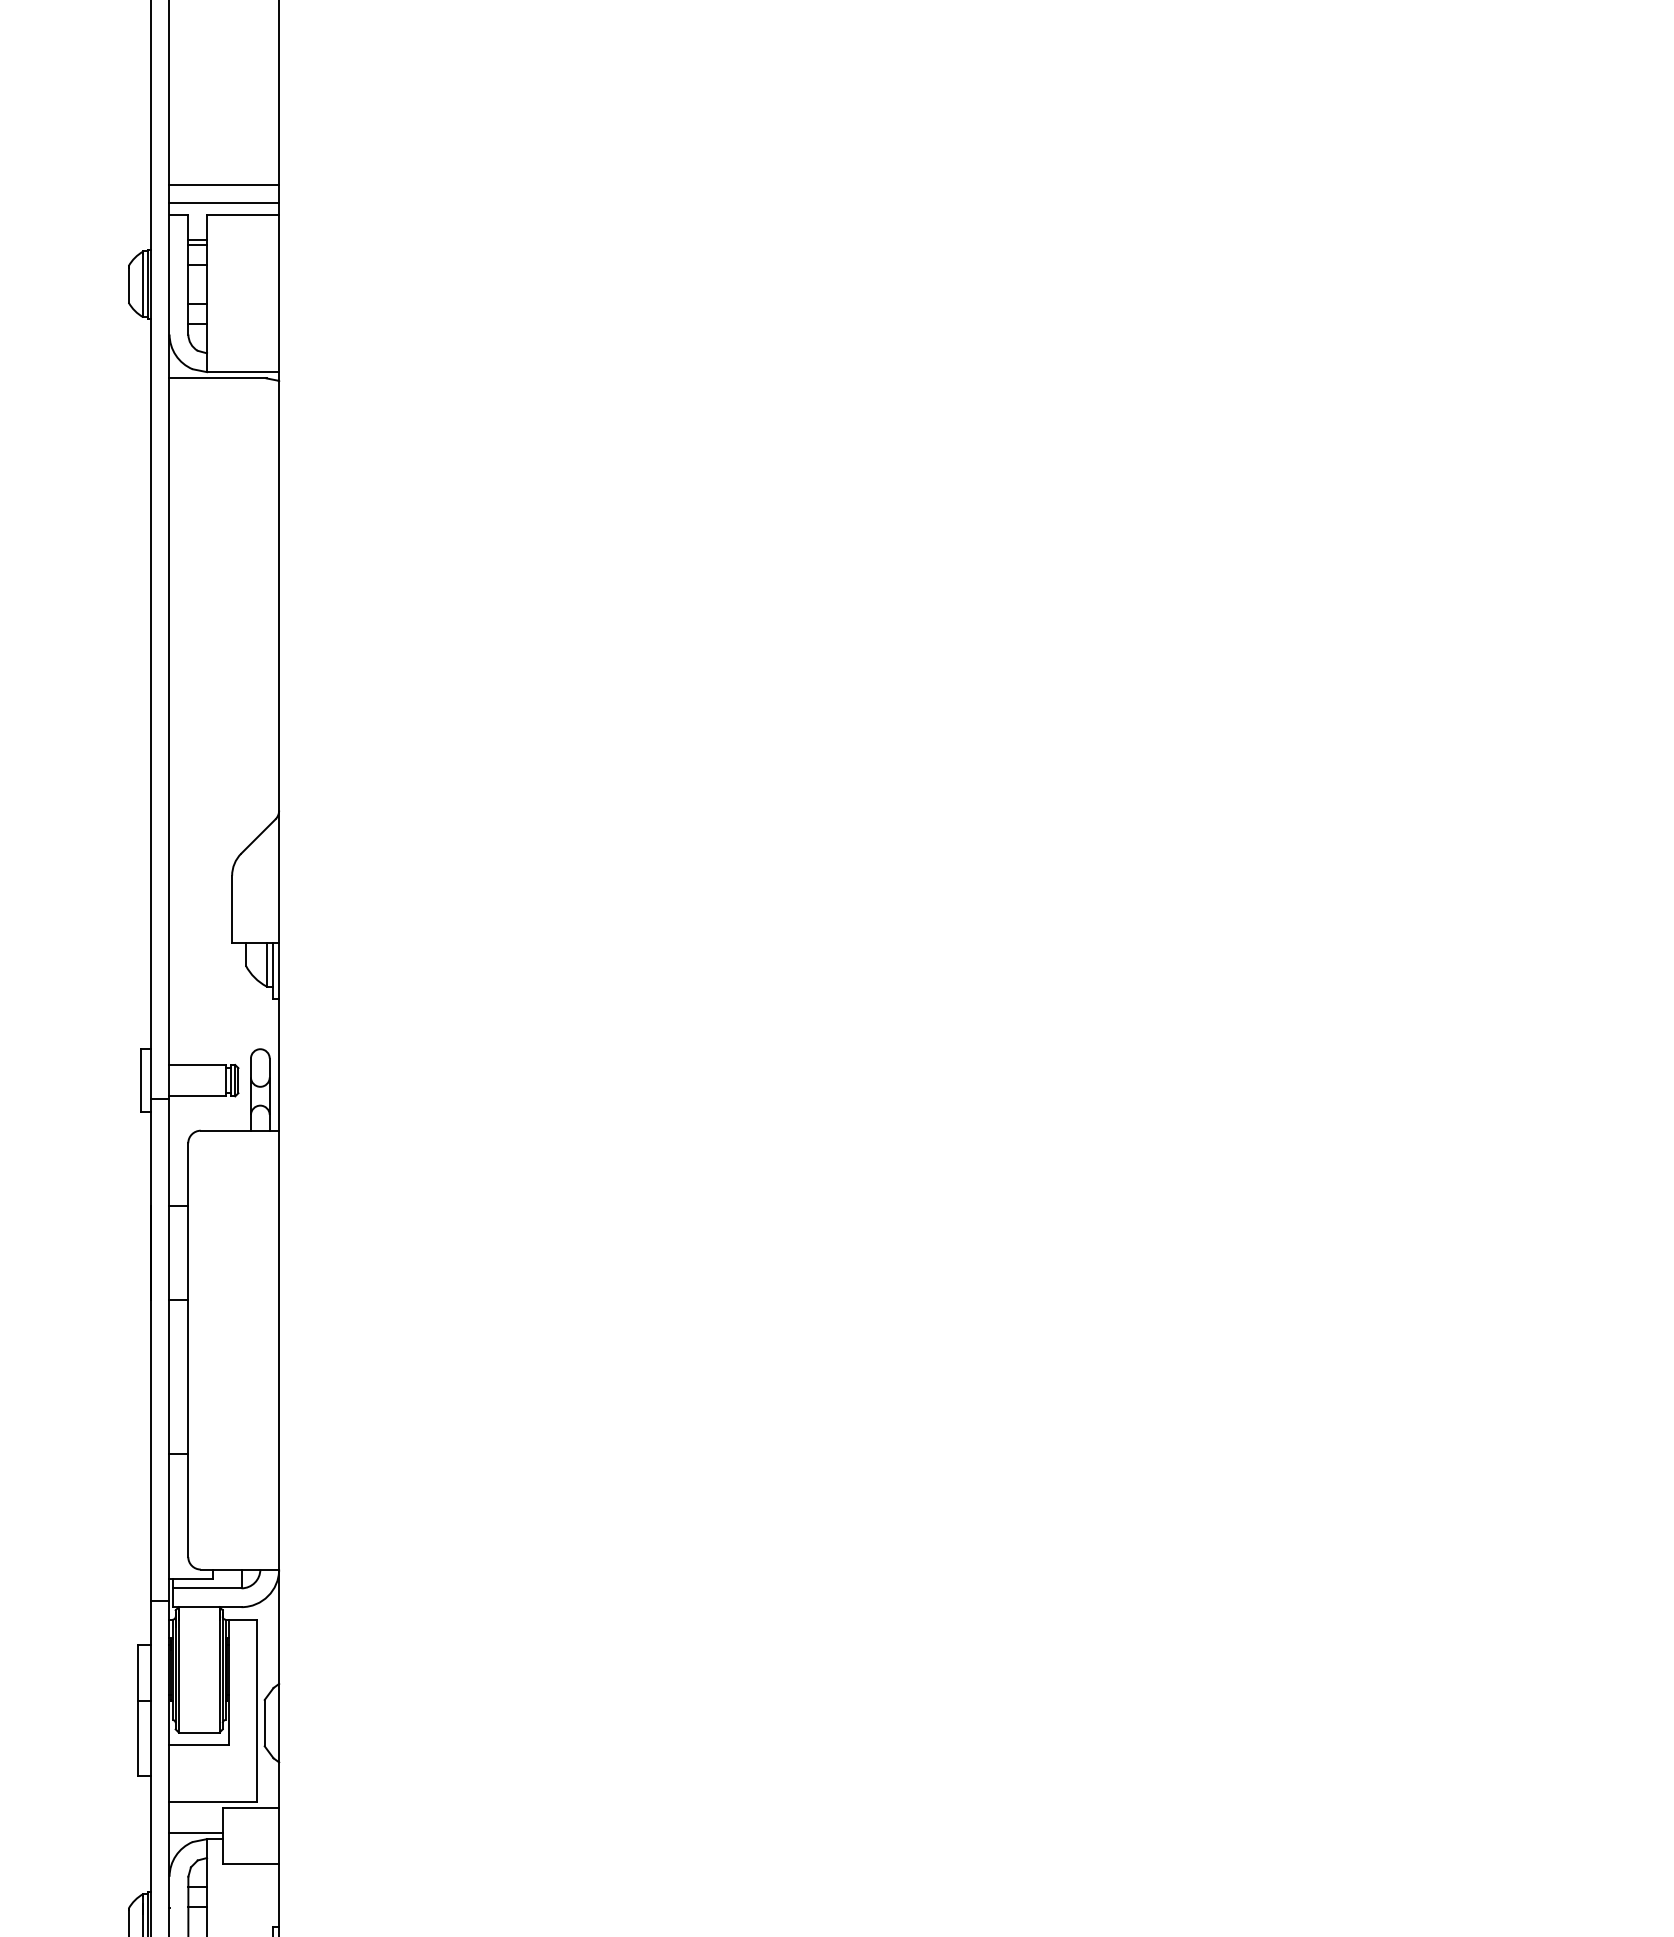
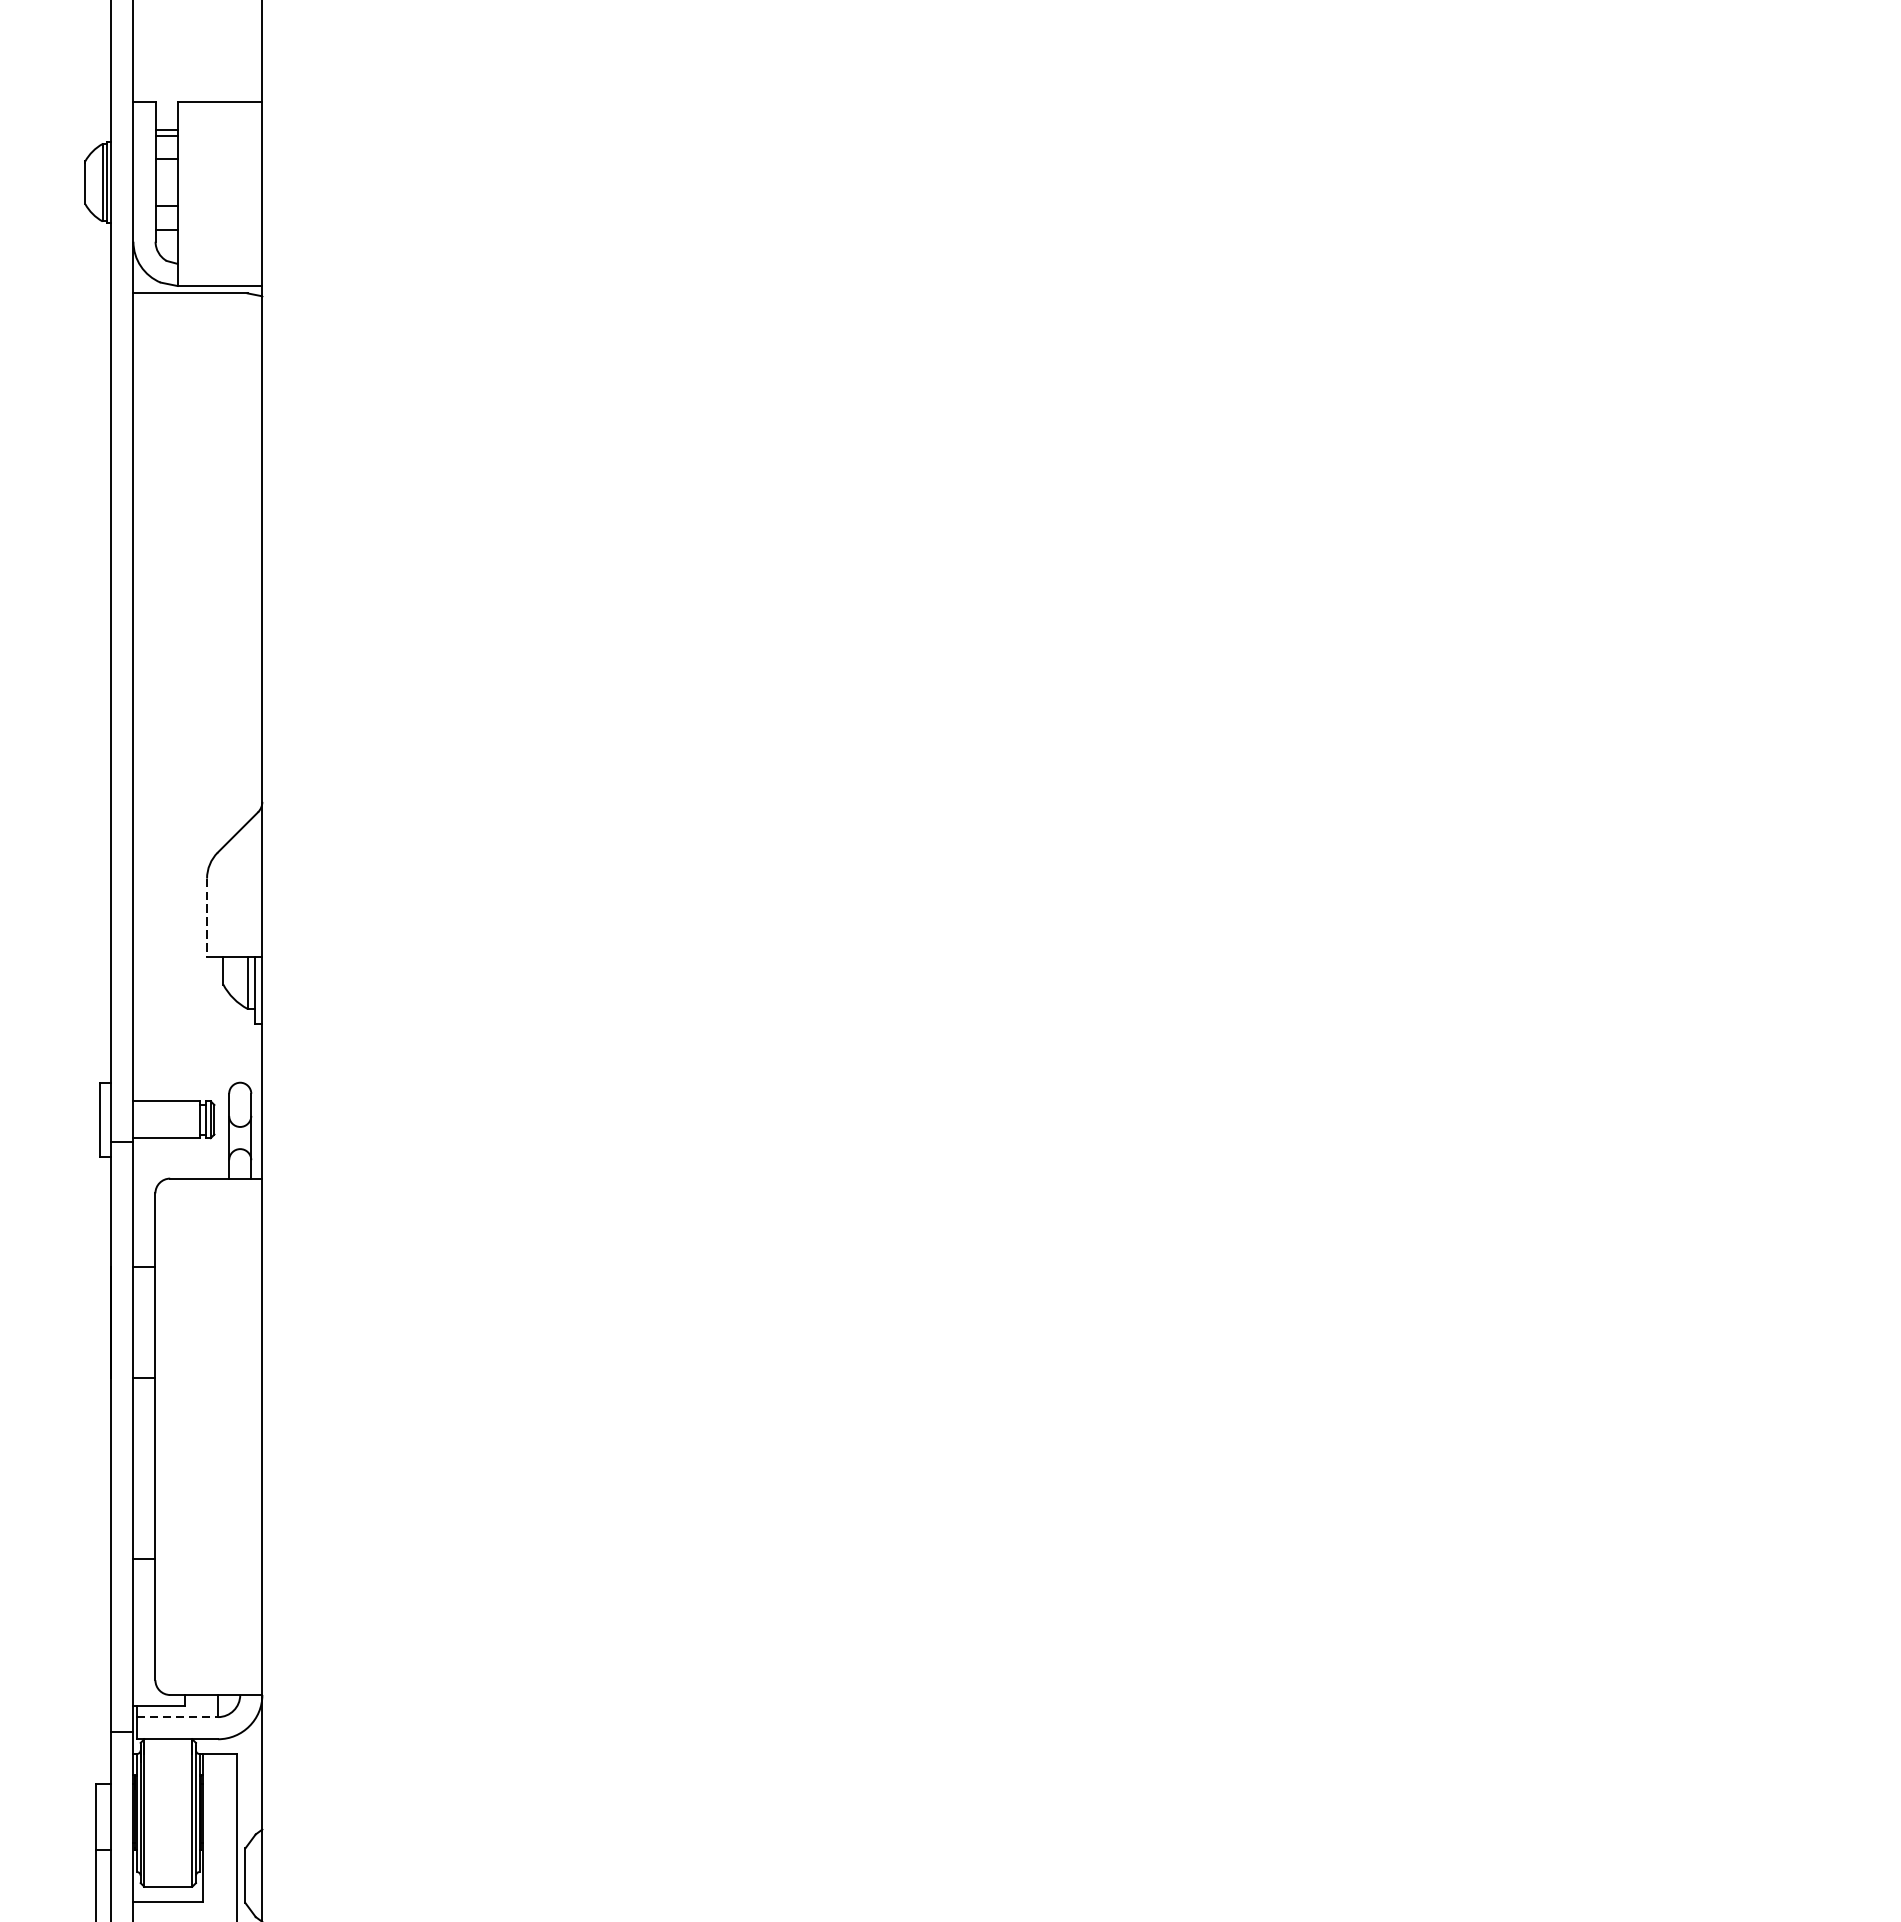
line: (224, 184) -> (198, 65), removed
line: (224, 203) -> (198, 87), removed
line: (232, 909) -> (207, 918), solid -> dashed
line: (207, 1588) -> (178, 1717), solid -> dashed

